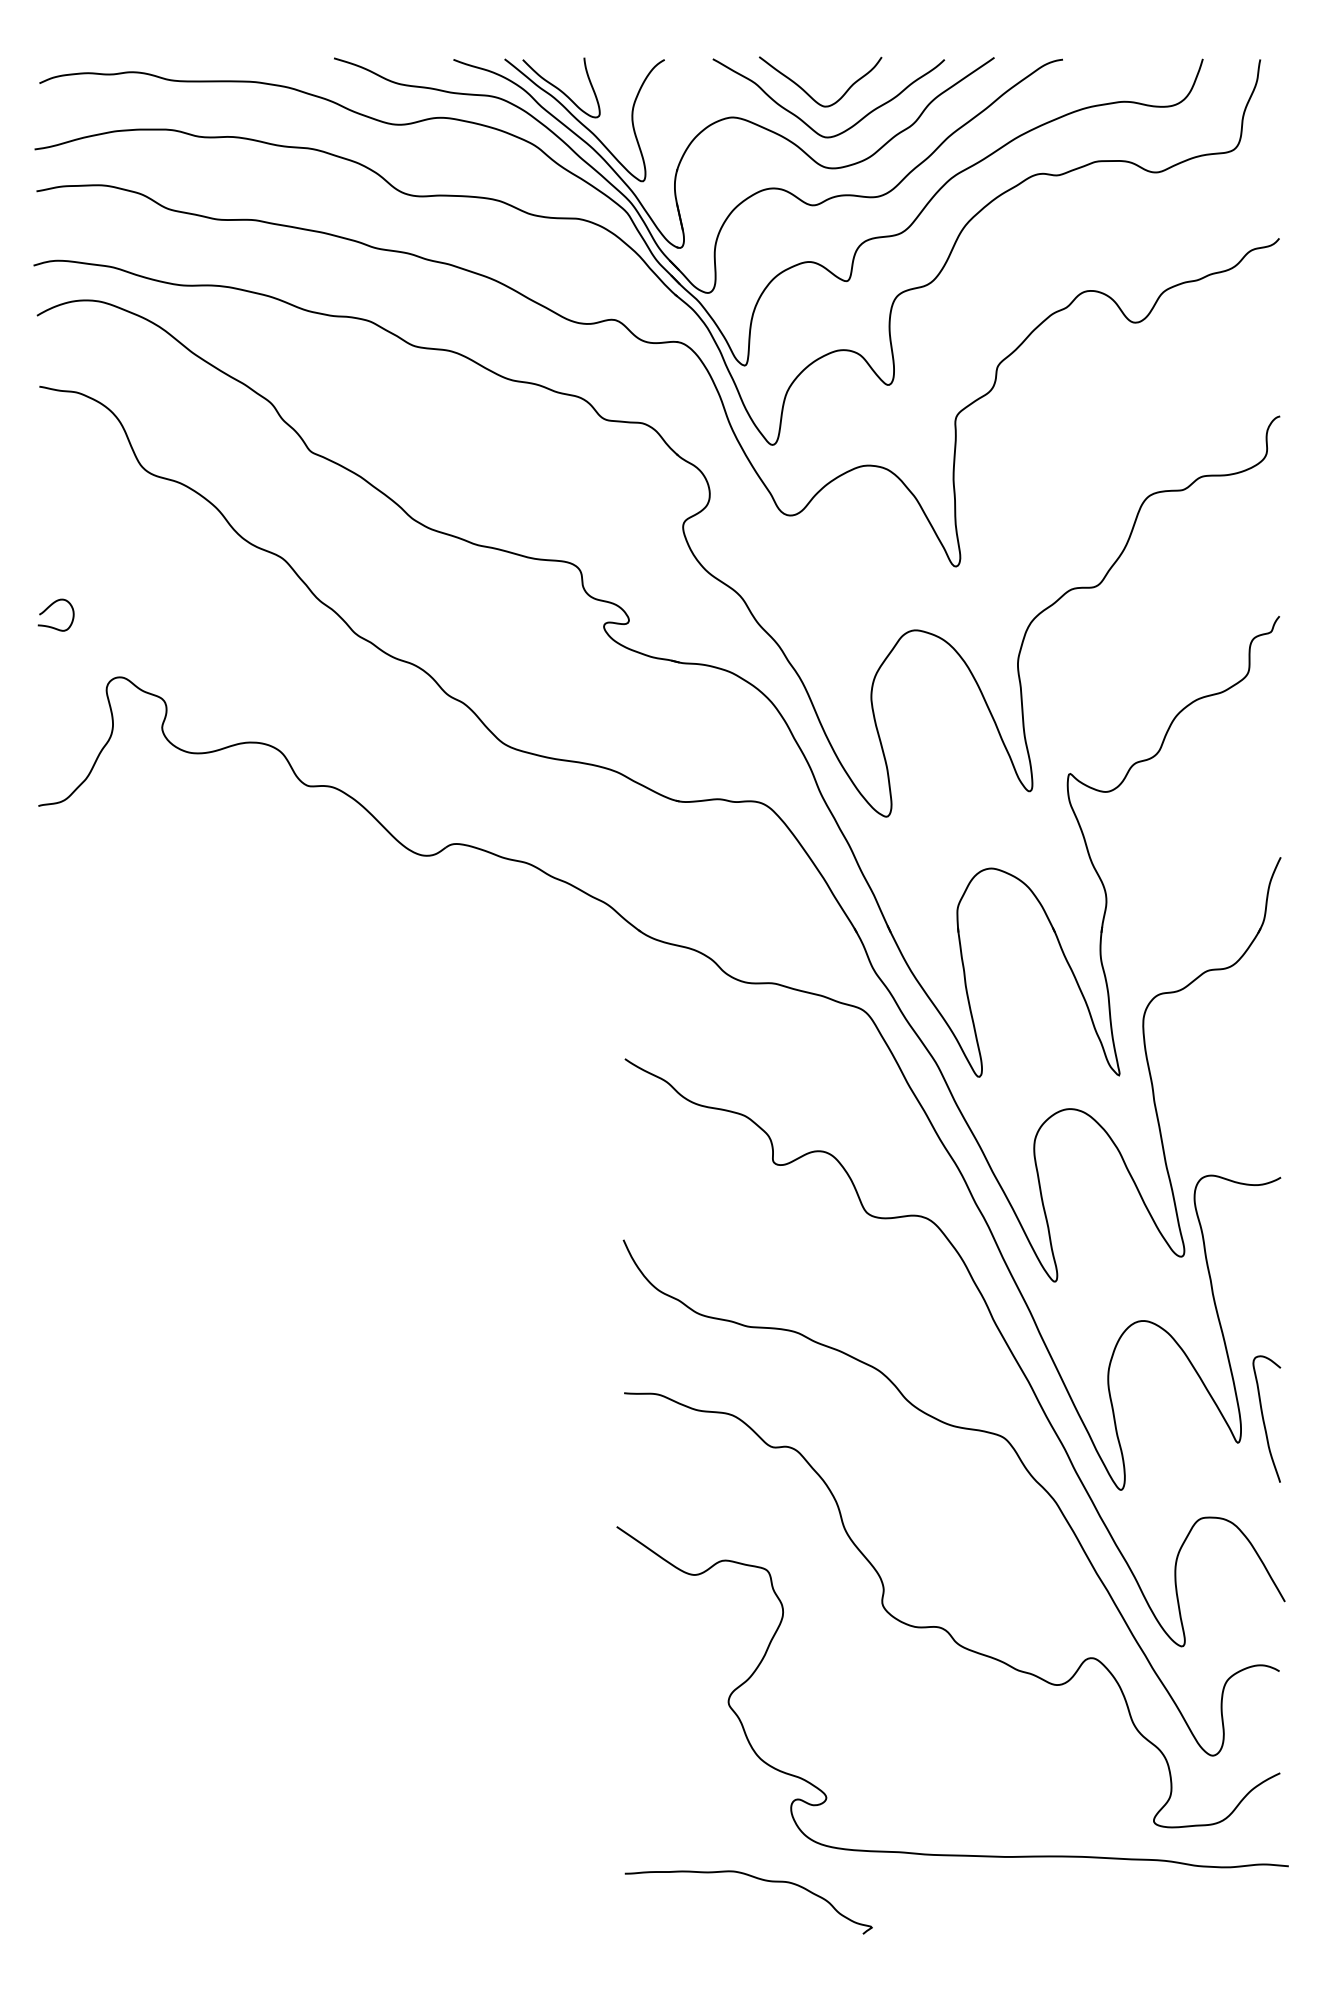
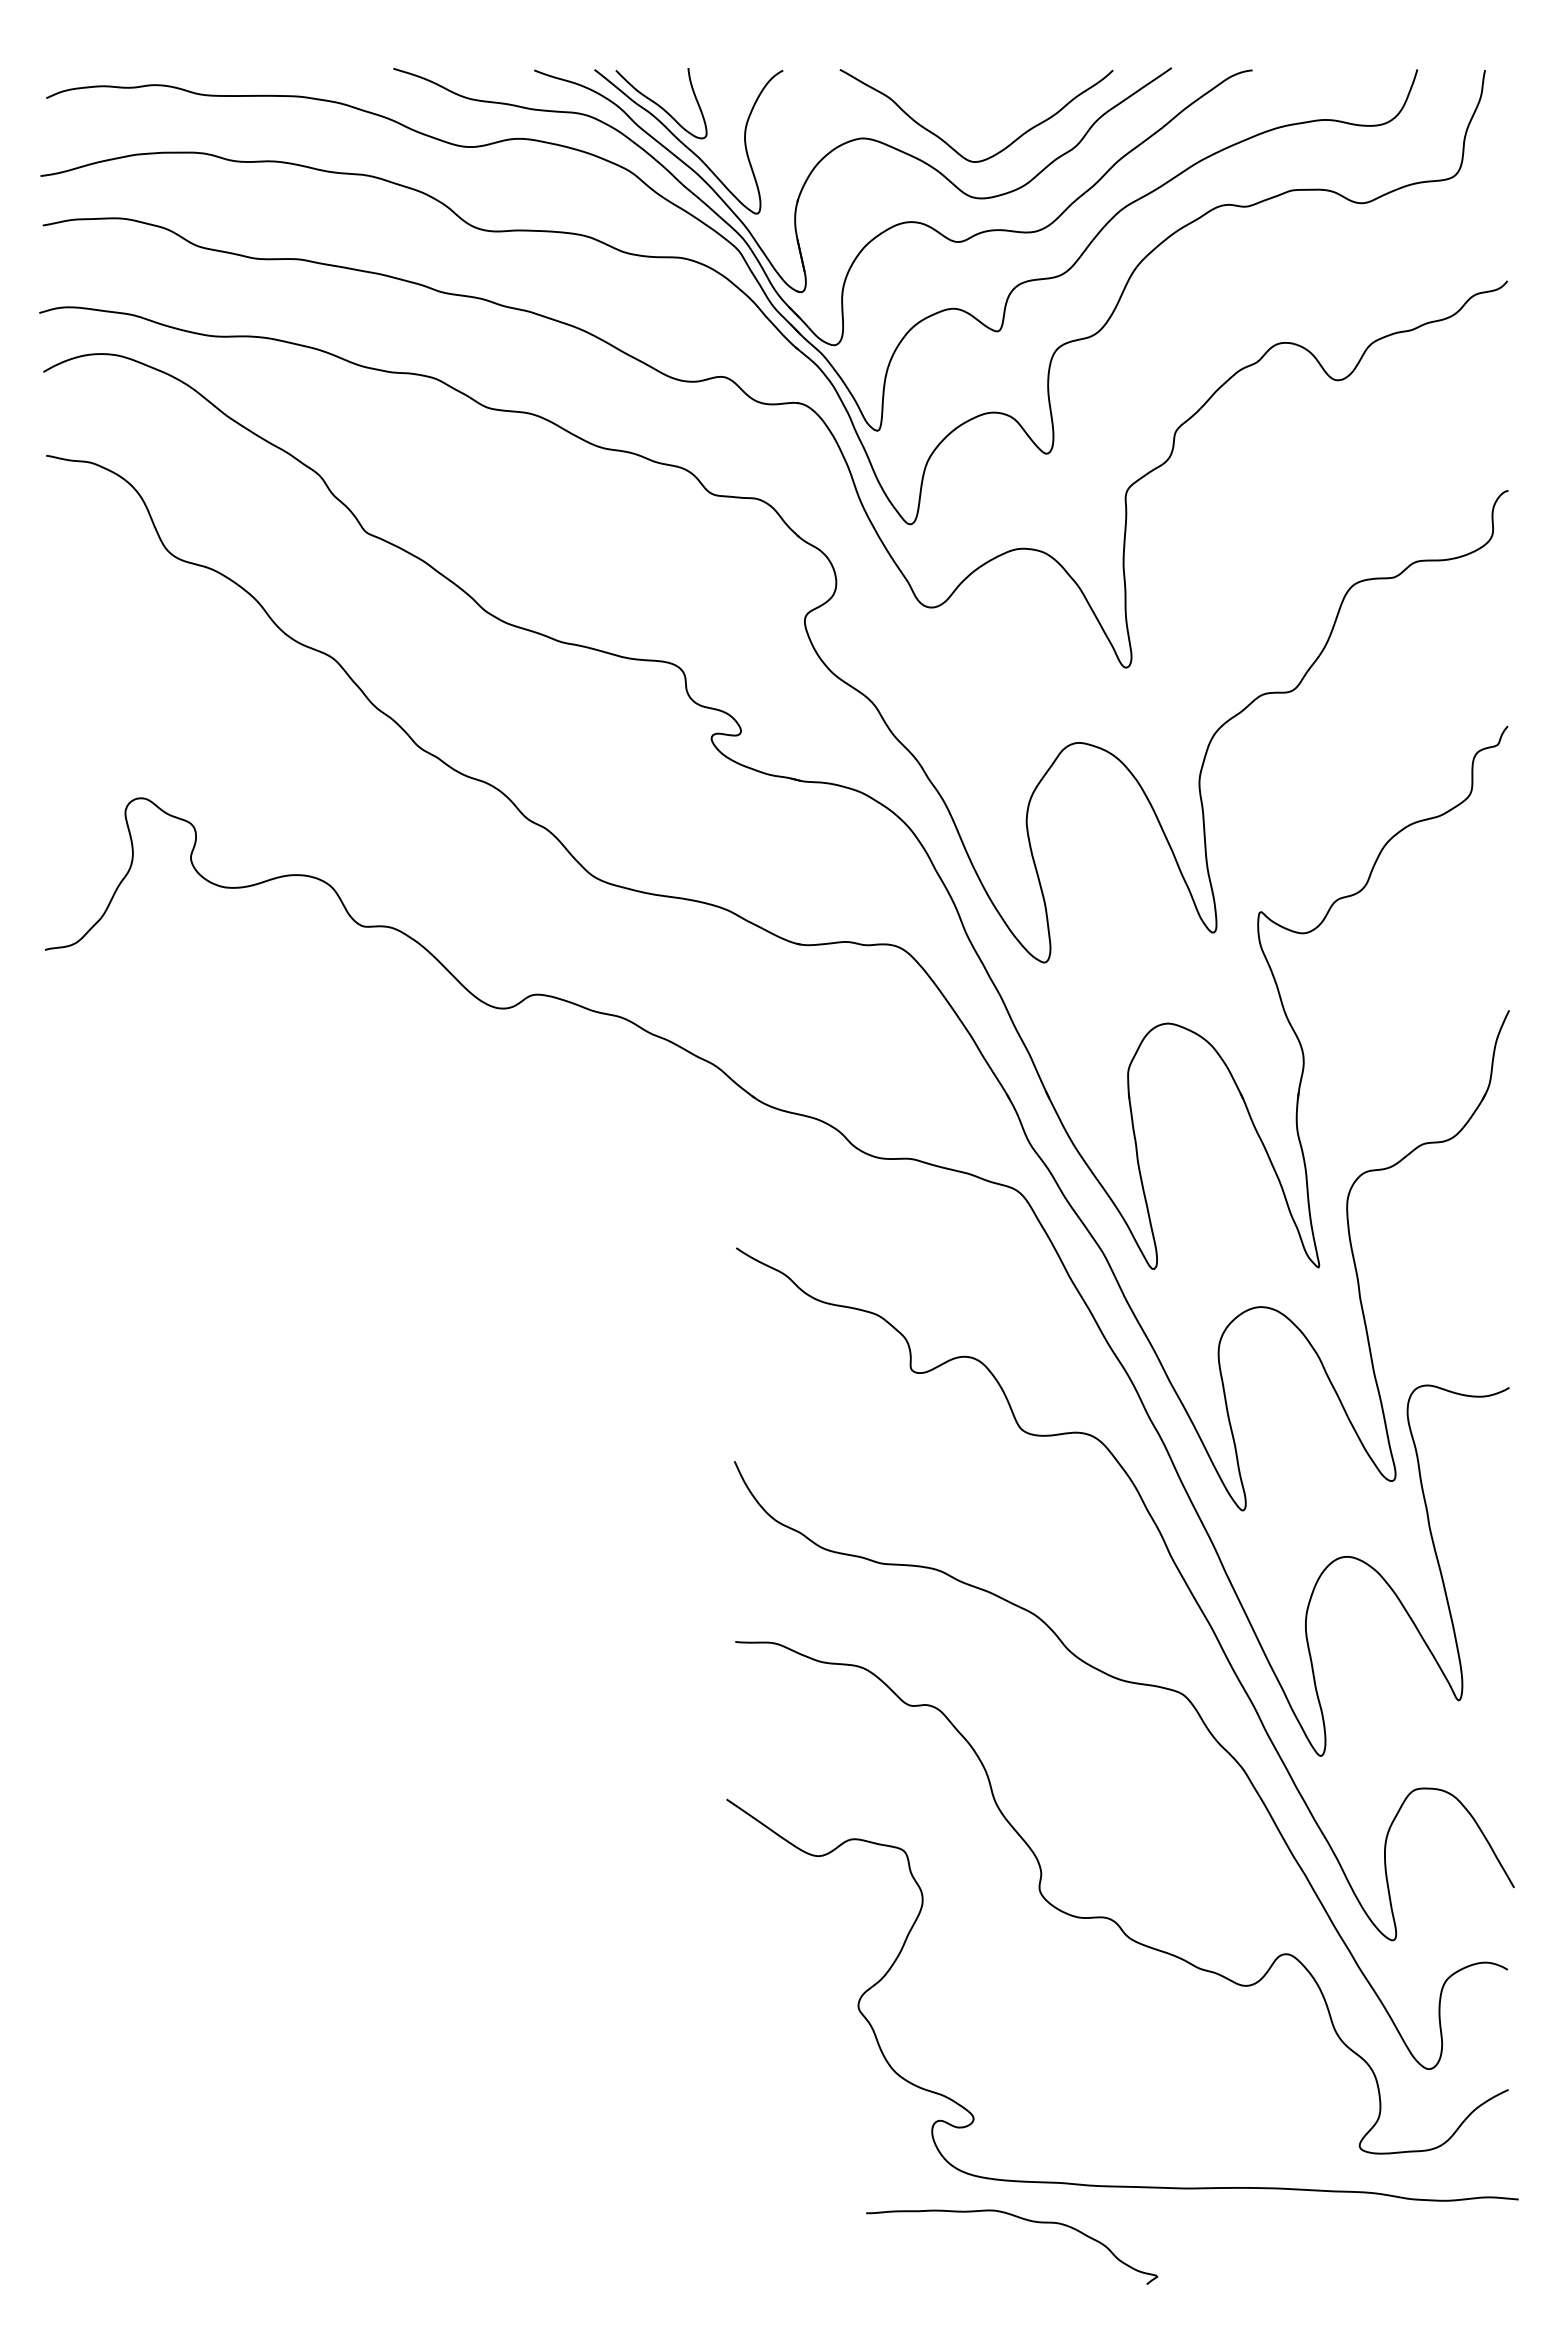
curve: (808, 93) -> (952, 110), removed
curve: (49, 607) -> (57, 716), removed
curve: (1264, 1419) -> (1489, 1672), removed
curve: (756, 1879) -> (1021, 2219), moved

